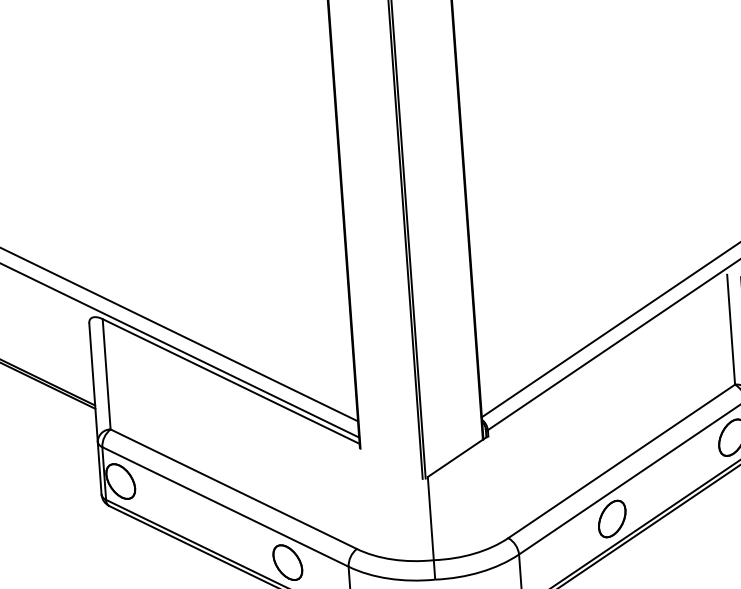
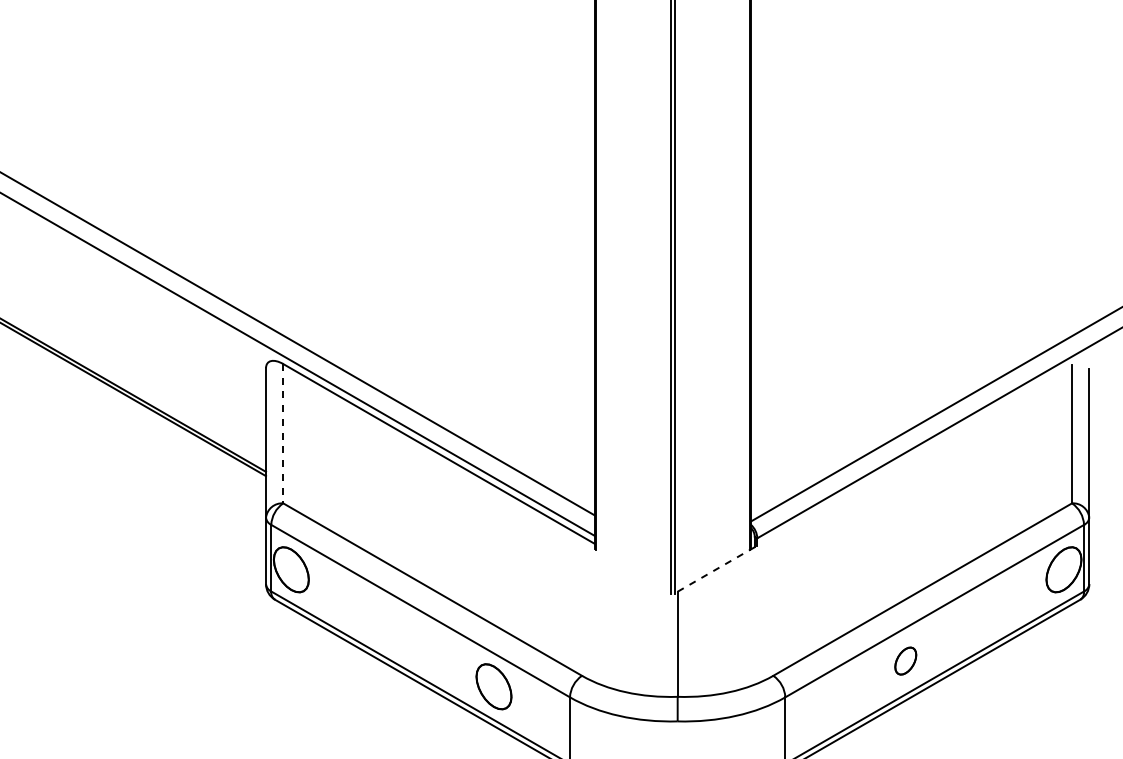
line: (106, 374) -> (283, 433), solid -> dashed
line: (458, 456) -> (717, 568), solid -> dashed
part: (612, 518) -> (905, 660), size x0.6

